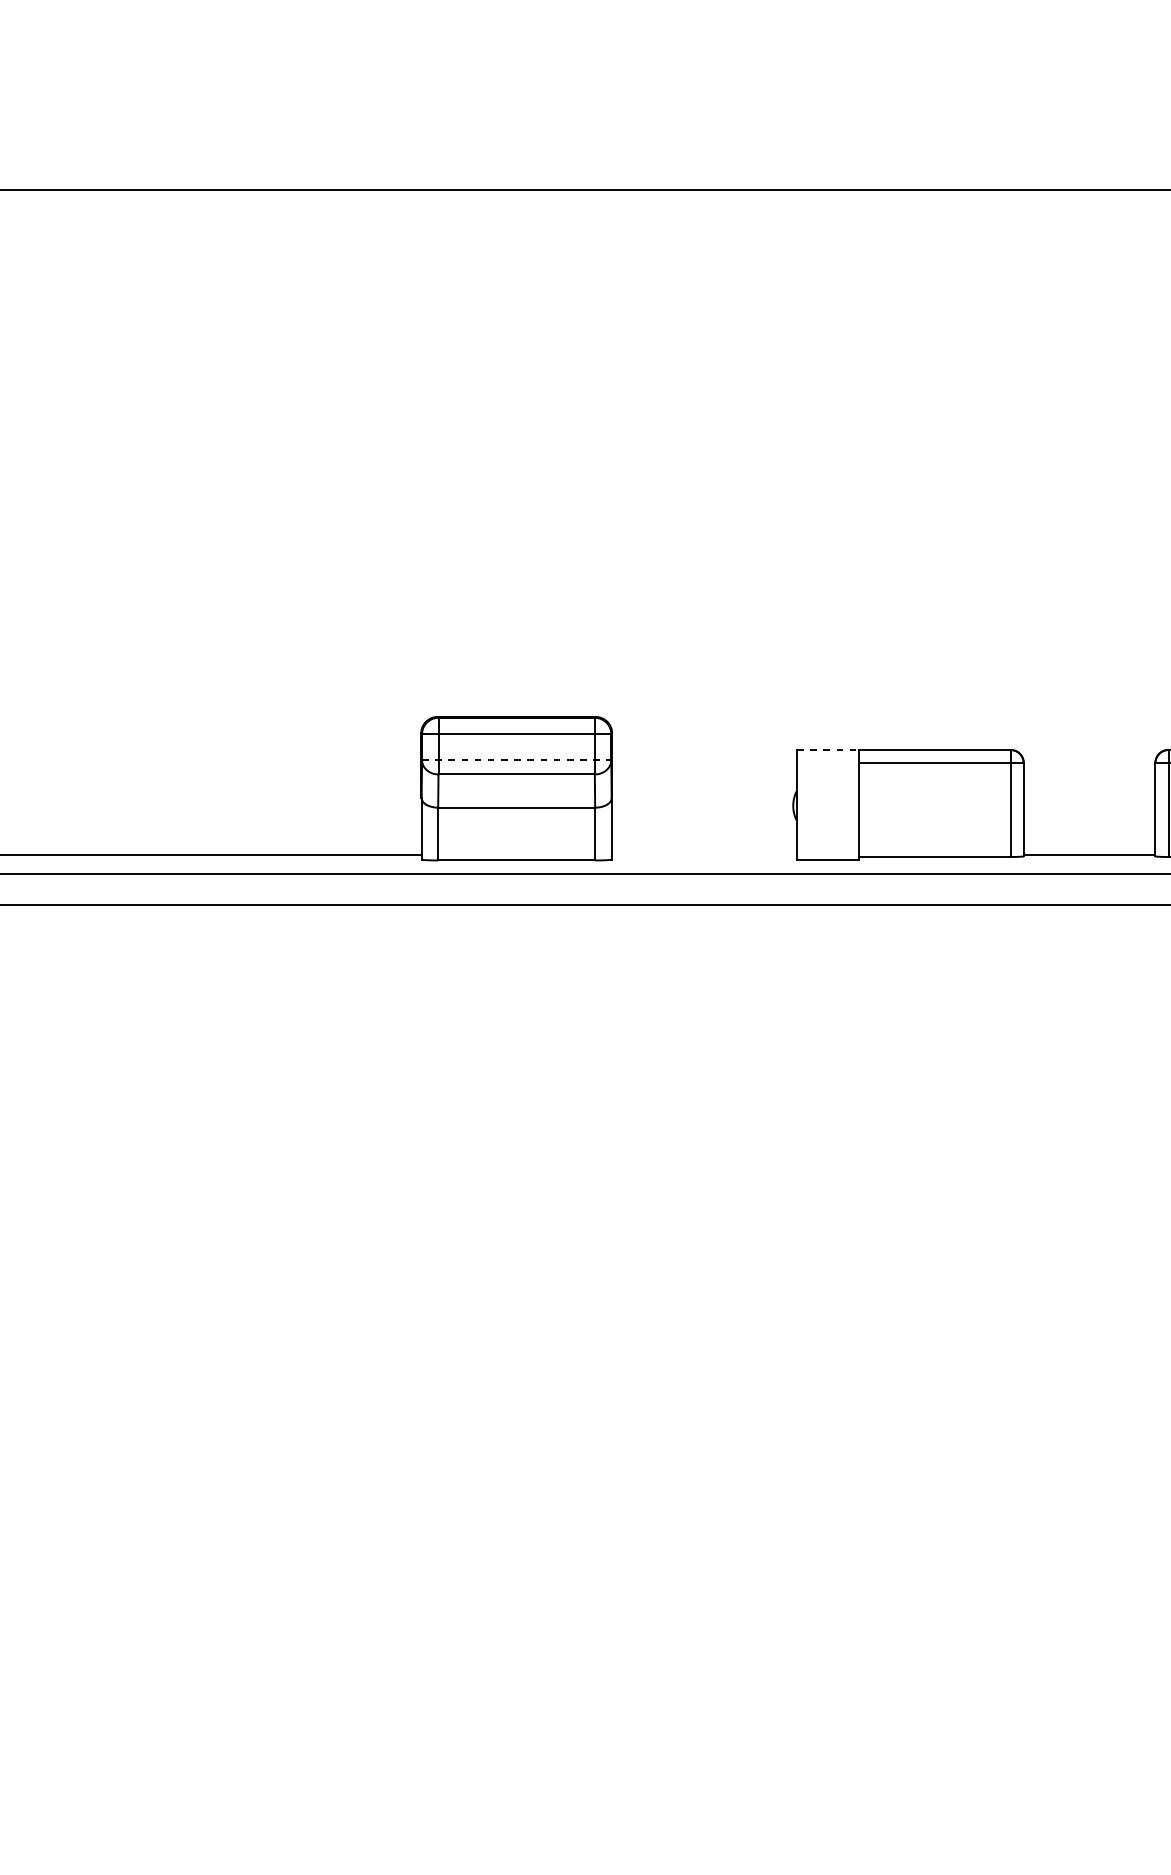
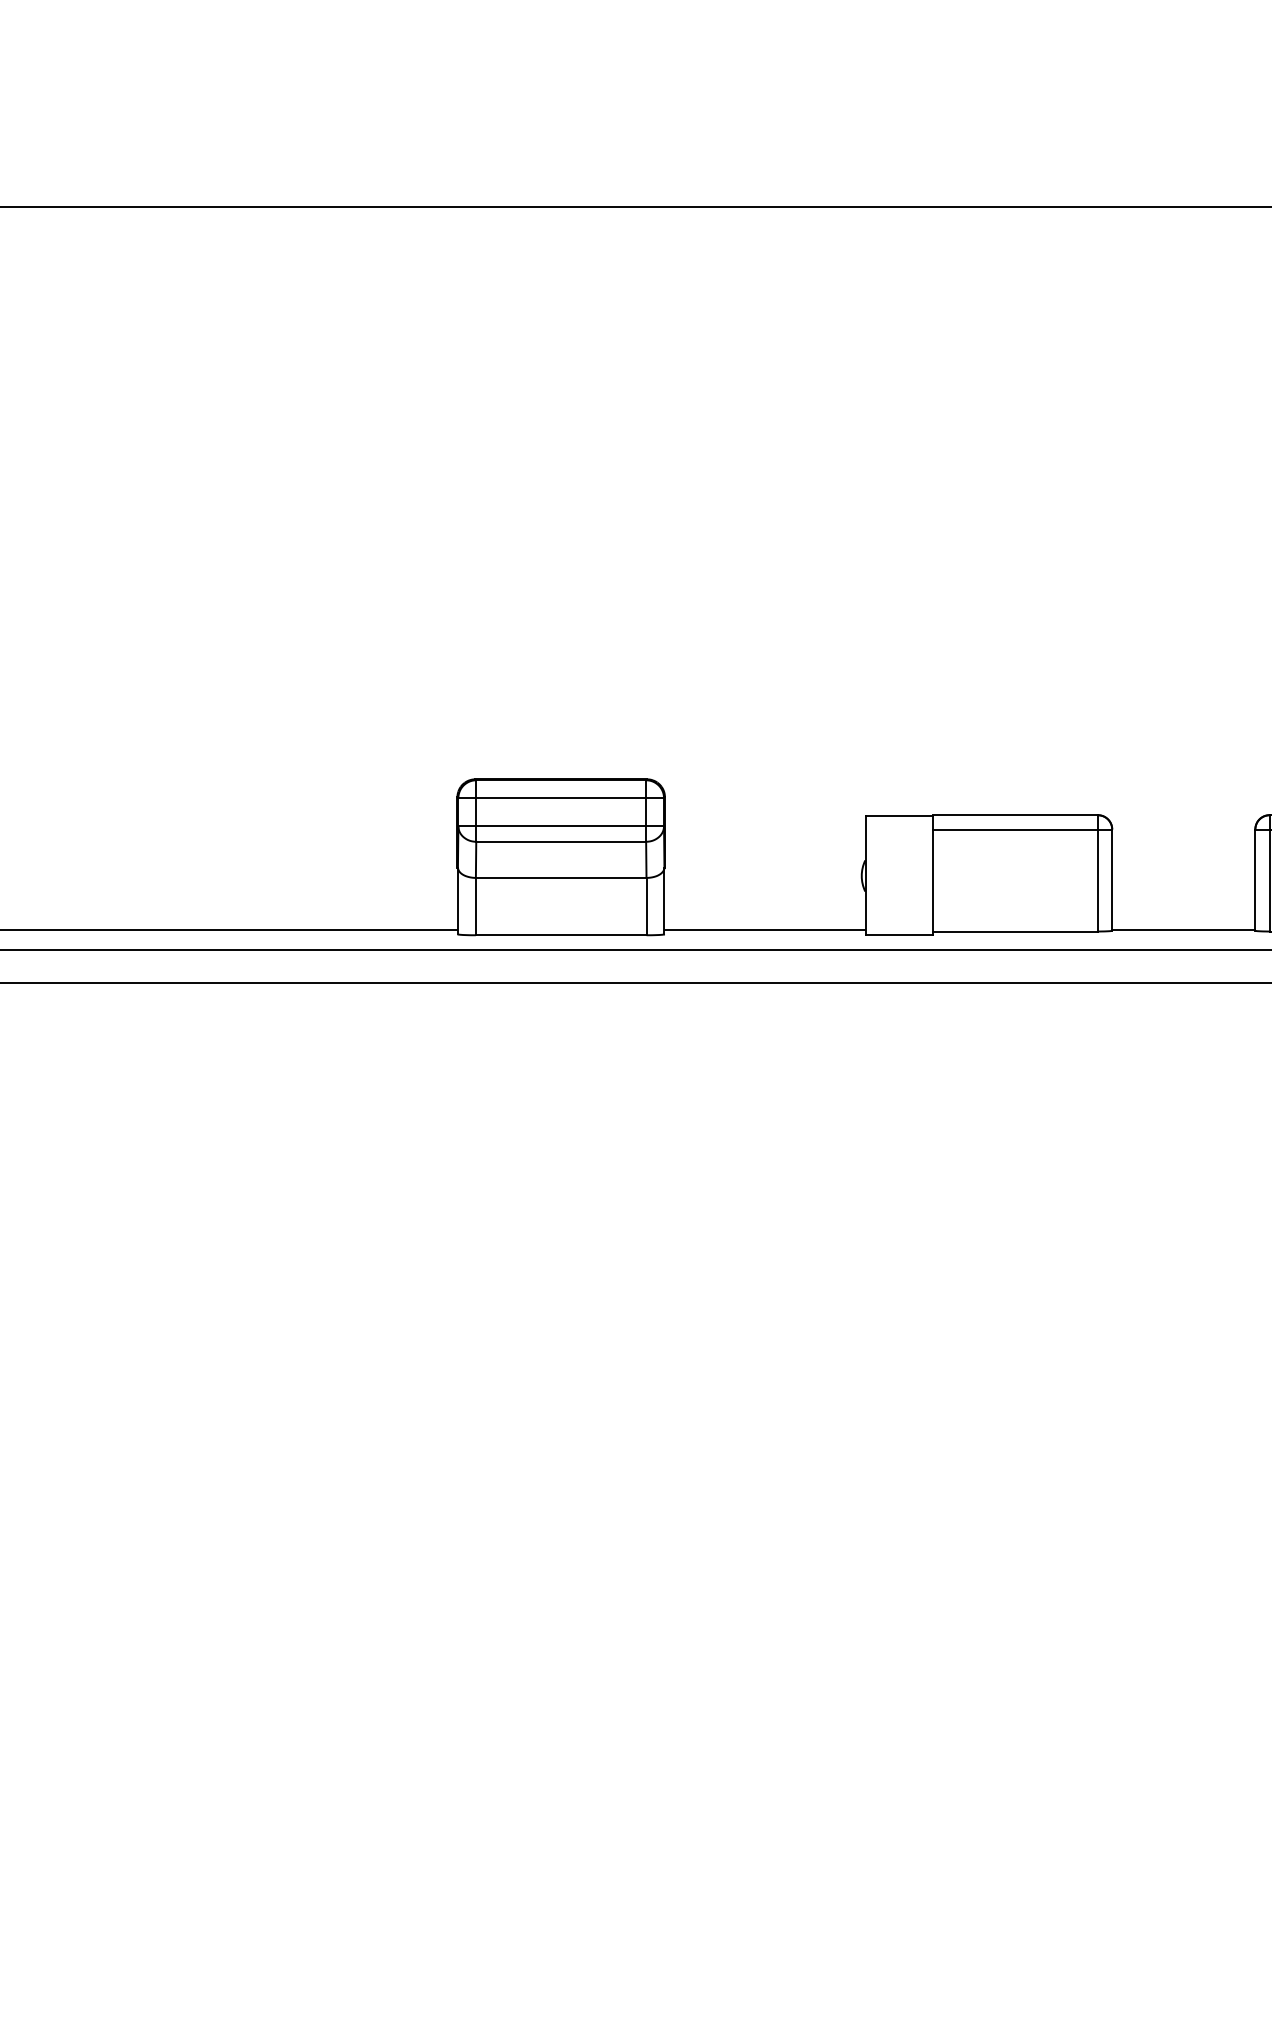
line: (827, 750) -> (899, 815), dashed -> solid
line: (516, 760) -> (561, 826), dashed -> solid
line: (703, 855) -> (764, 929), added

